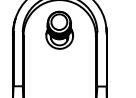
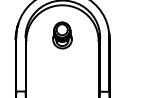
part: (59, 30) -> (62, 35), size x0.7

